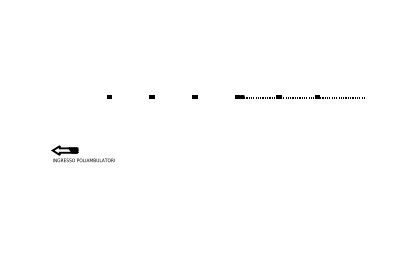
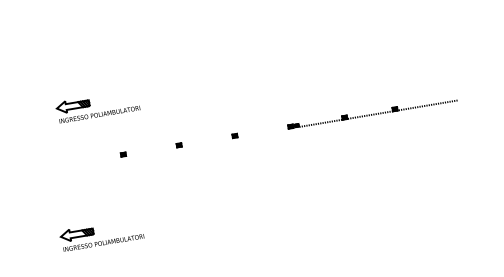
part: (95, 57) -> (96, 105), added

